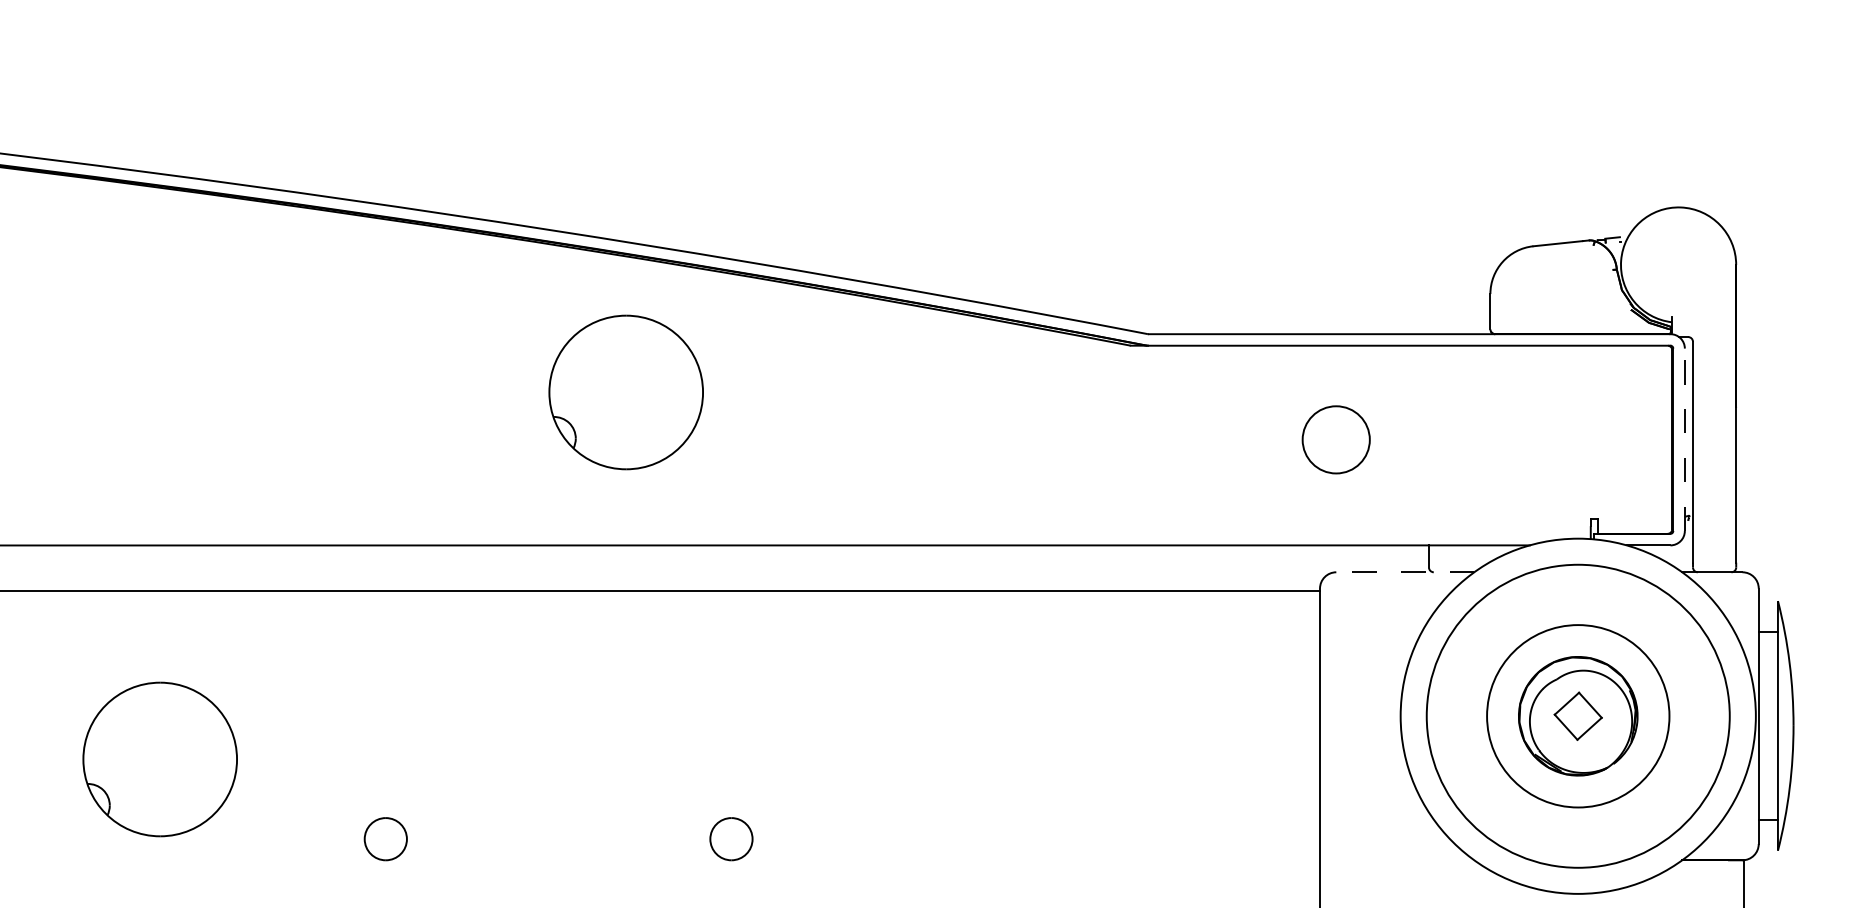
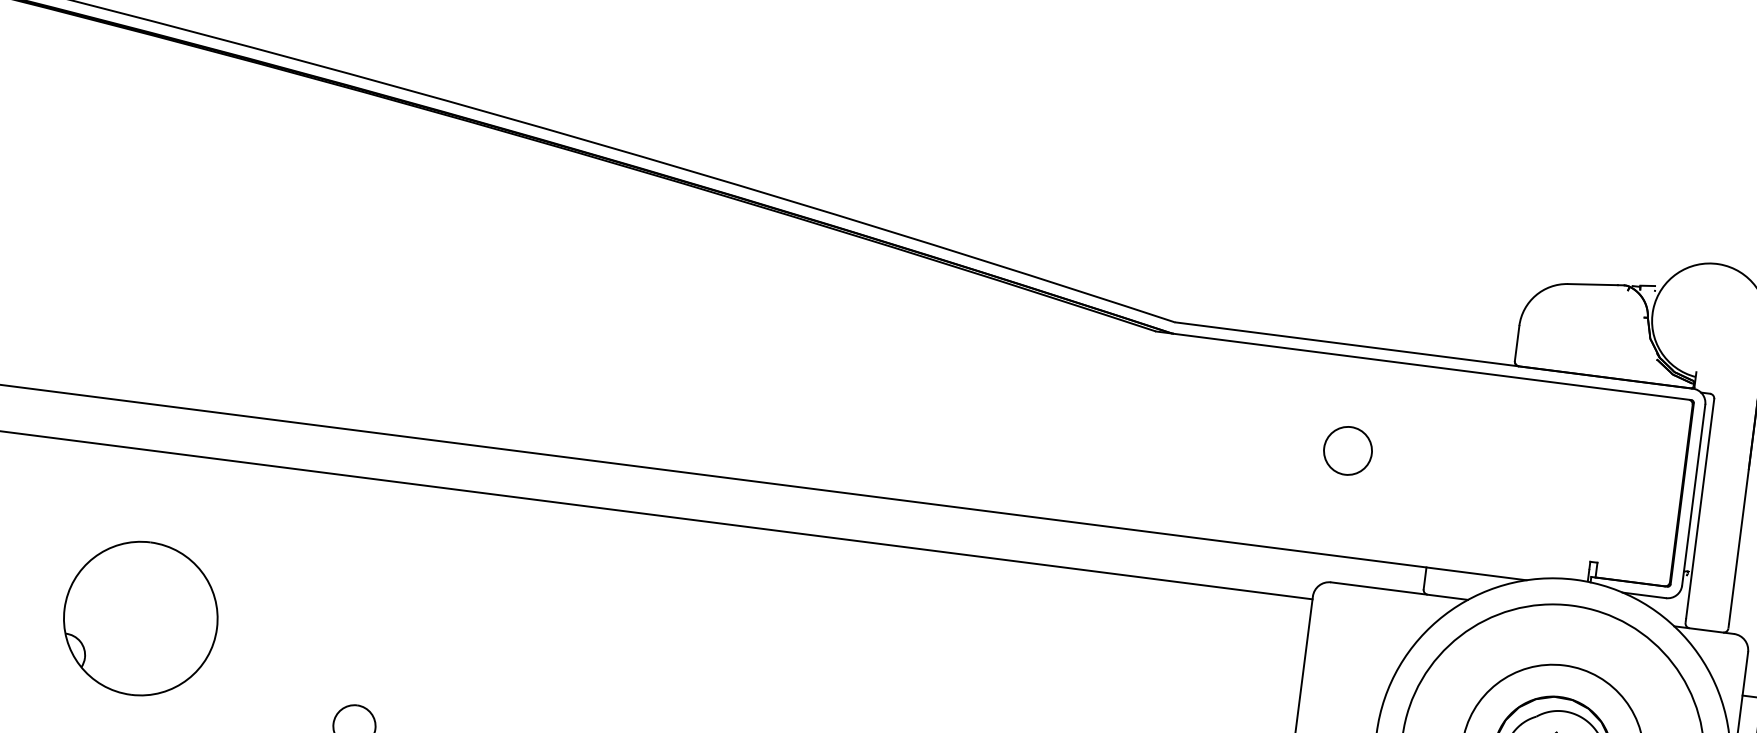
part: (625, 392) -> (648, 313), removed
circle: (1336, 439) -> (1348, 450), size x0.71
line: (1684, 439) -> (1693, 494), dashed -> solid
line: (1405, 572) -> (1399, 591), dashed -> solid

